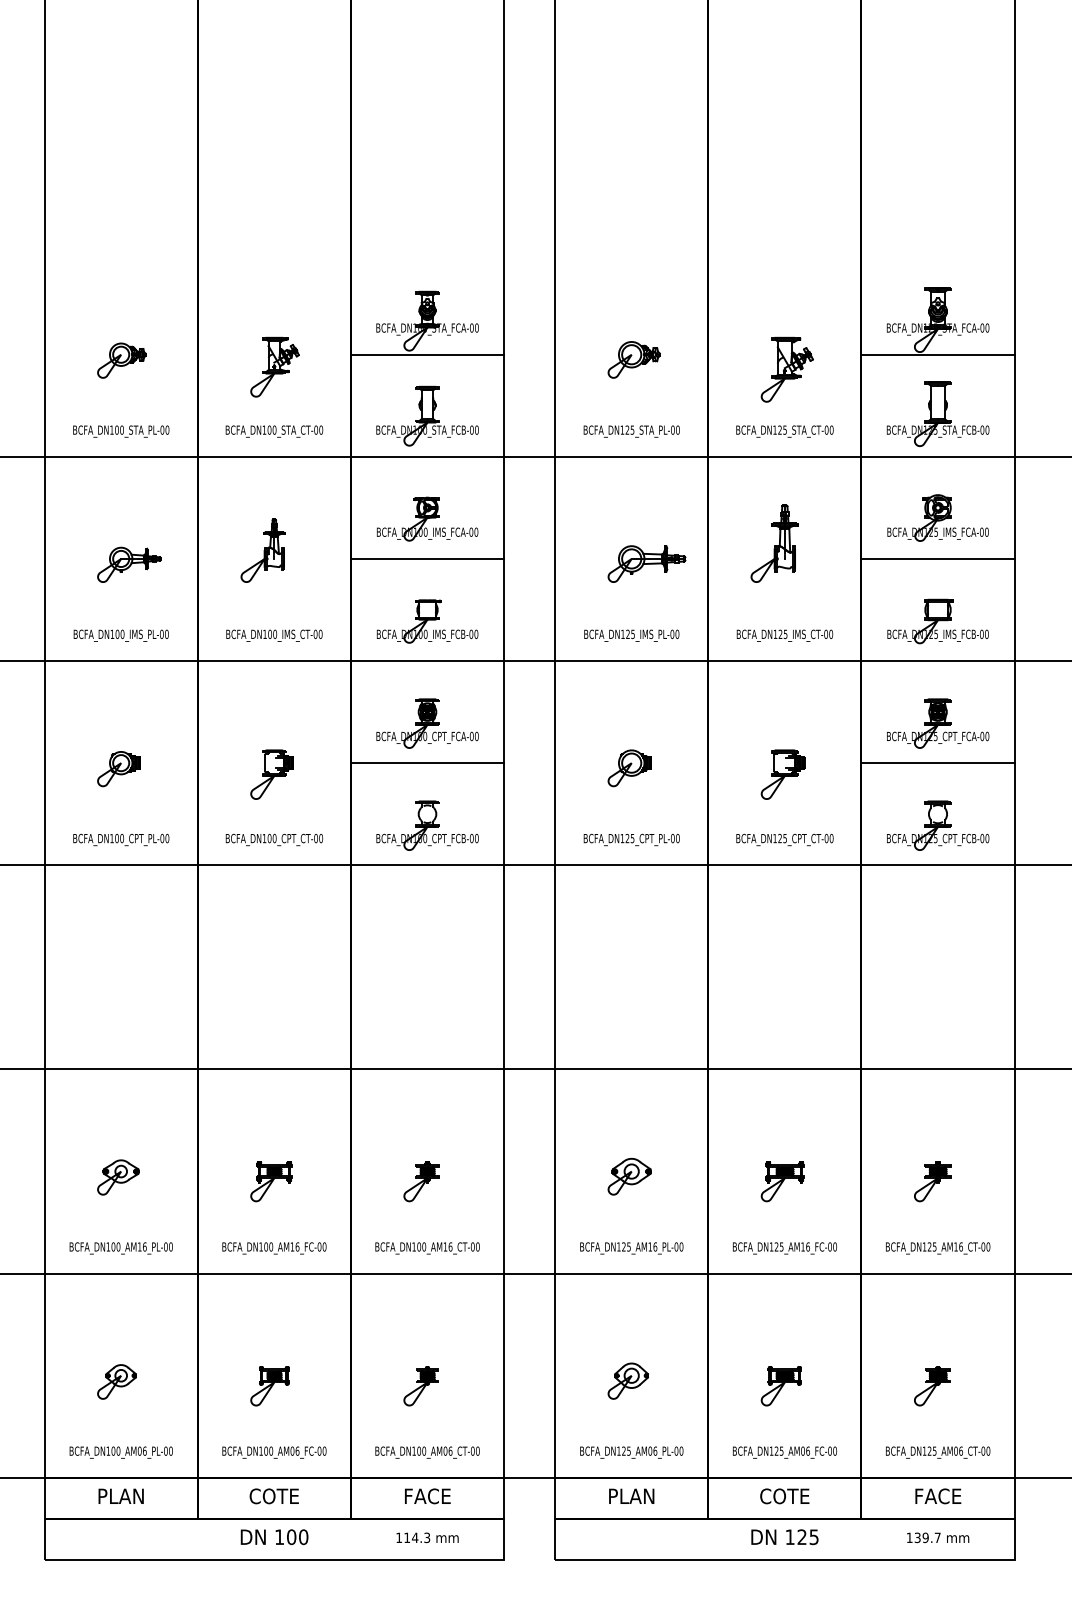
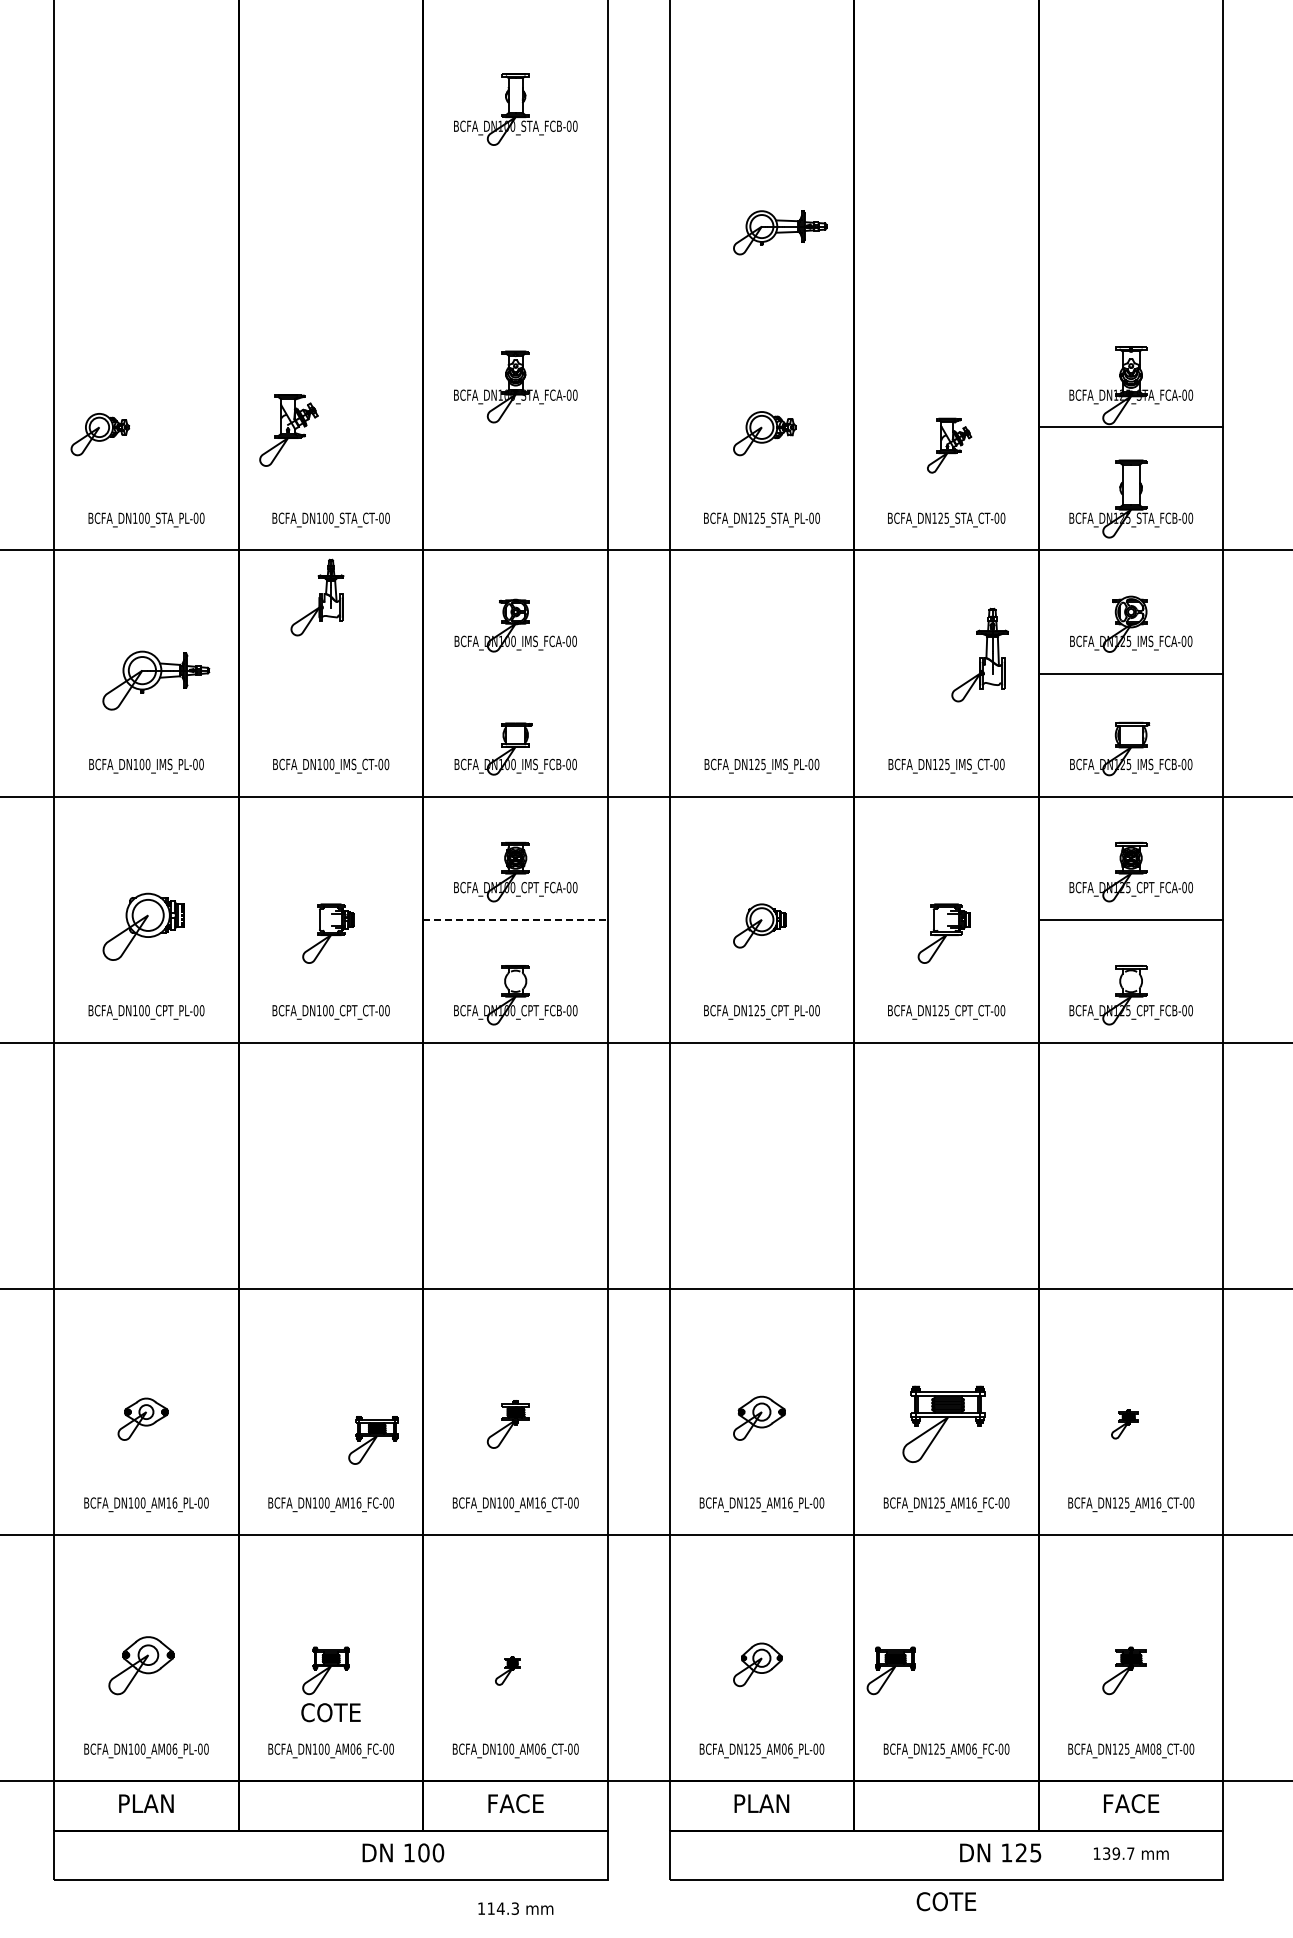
line: (427, 354) -> (515, 427), removed
part: (122, 360) -> (100, 434), moved
part: (274, 367) -> (288, 430), moved
part: (787, 369) -> (949, 445), size x0.7
part: (427, 416) -> (515, 109), moved
part: (774, 543) -> (979, 654), moved
part: (263, 550) -> (317, 597), moved
line: (427, 558) -> (515, 673), removed
part: (647, 563) -> (780, 232), moved
part: (129, 564) -> (156, 680), size x1.4
line: (428, 762) -> (516, 919), solid -> dashed
part: (118, 768) -> (143, 926), size x1.6
part: (271, 1181) -> (373, 1440), moved
part: (782, 1181) -> (943, 1424), size x1.6
part: (932, 1181) -> (1124, 1424), size x0.6
part: (117, 1381) -> (141, 1665), size x1.4
part: (420, 1385) -> (507, 1670), size x0.6
part: (780, 1385) -> (890, 1670), moved
text: (960, 1450) -> (1158, 1748), BCFA_DN125_AM06_CT-00 -> BCFA_DN125_AM08_CT-00
text: (273, 1496) -> (330, 1712), moved
text: (784, 1496) -> (946, 1901), moved
text: (274, 1536) -> (403, 1852), moved
text: (784, 1536) -> (1000, 1852), moved
text: (427, 1537) -> (515, 1908), moved

